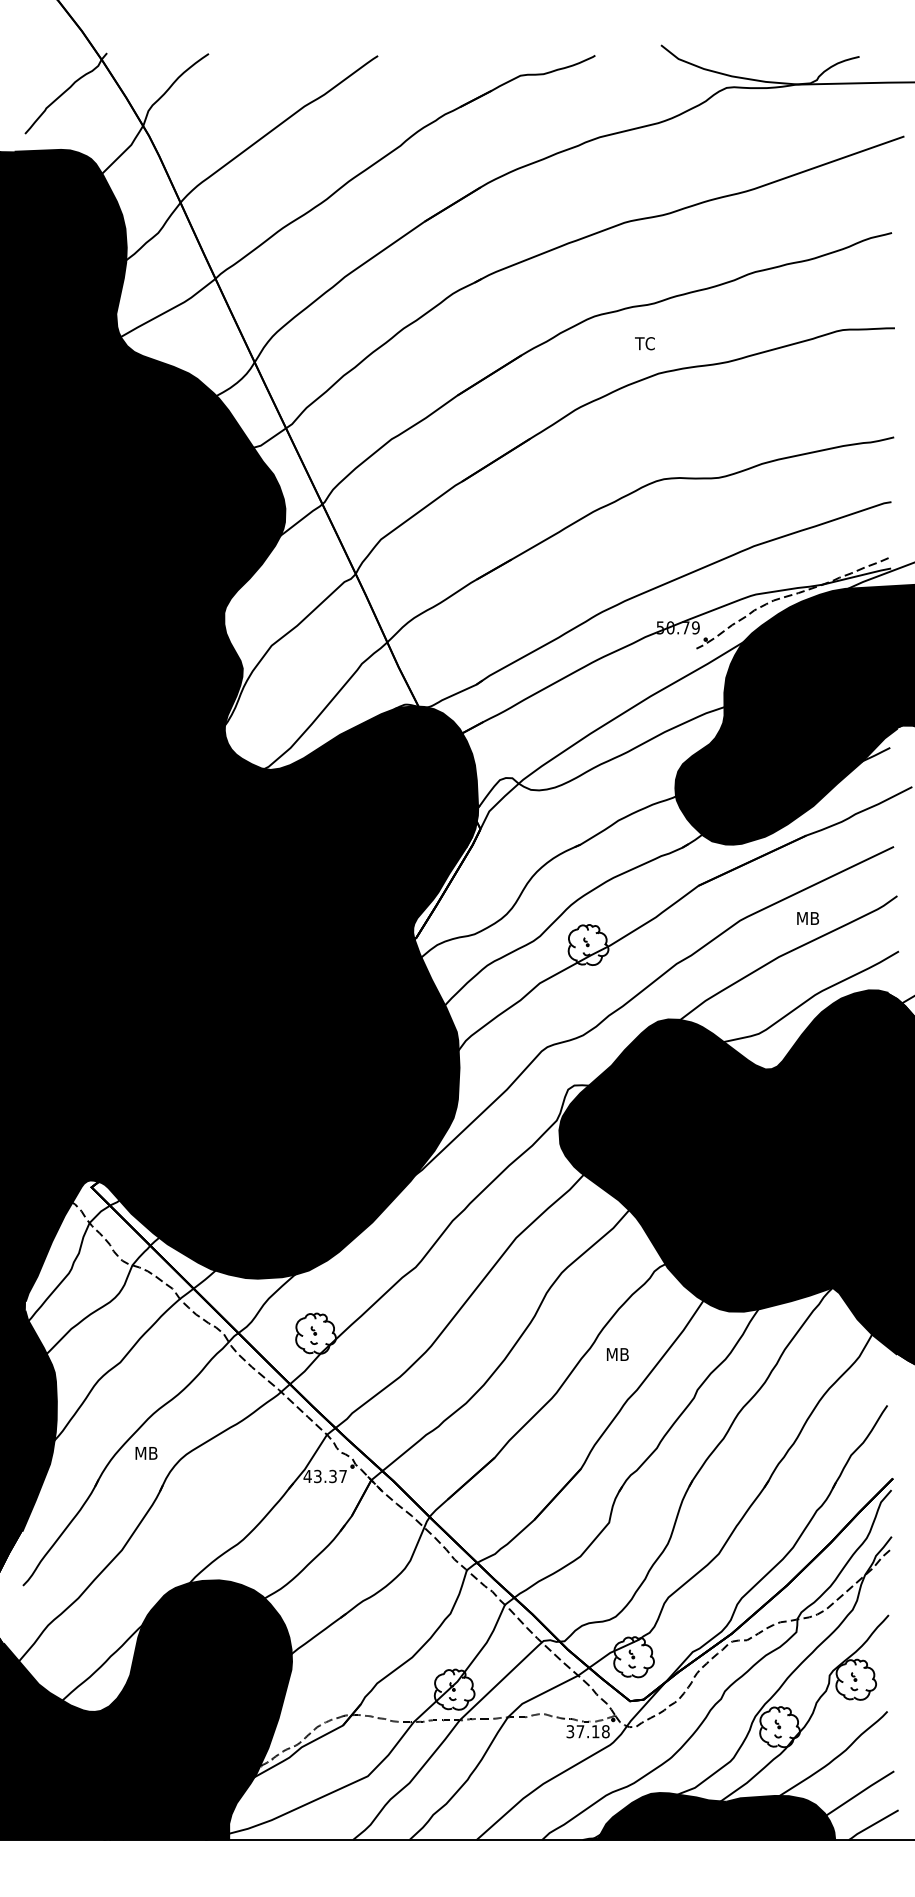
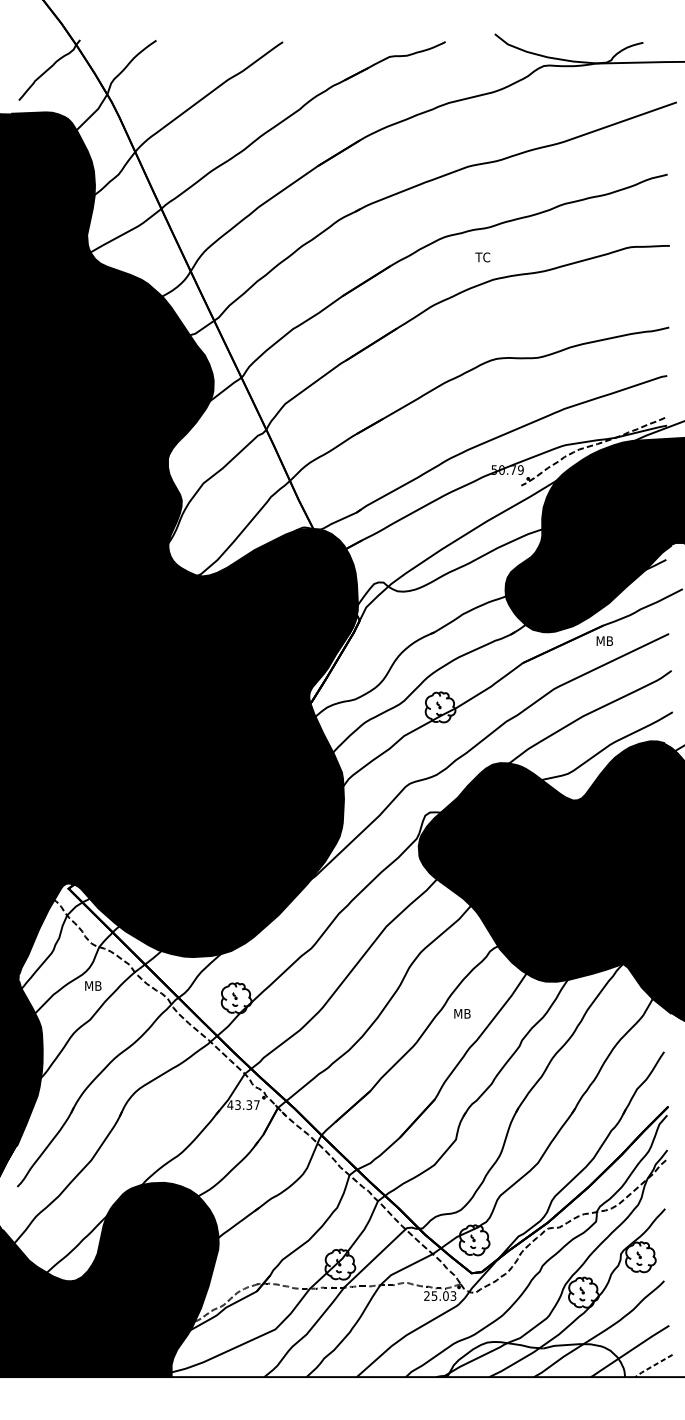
text: (808, 918) -> (605, 641), moved
text: (146, 1453) -> (93, 986), moved
text: (587, 1731) -> (439, 1295), 37.18 -> 25.03
fill: (708, 1816) -> (530, 1359), removed
line: (871, 1825) -> (652, 1366), solid -> dashed

